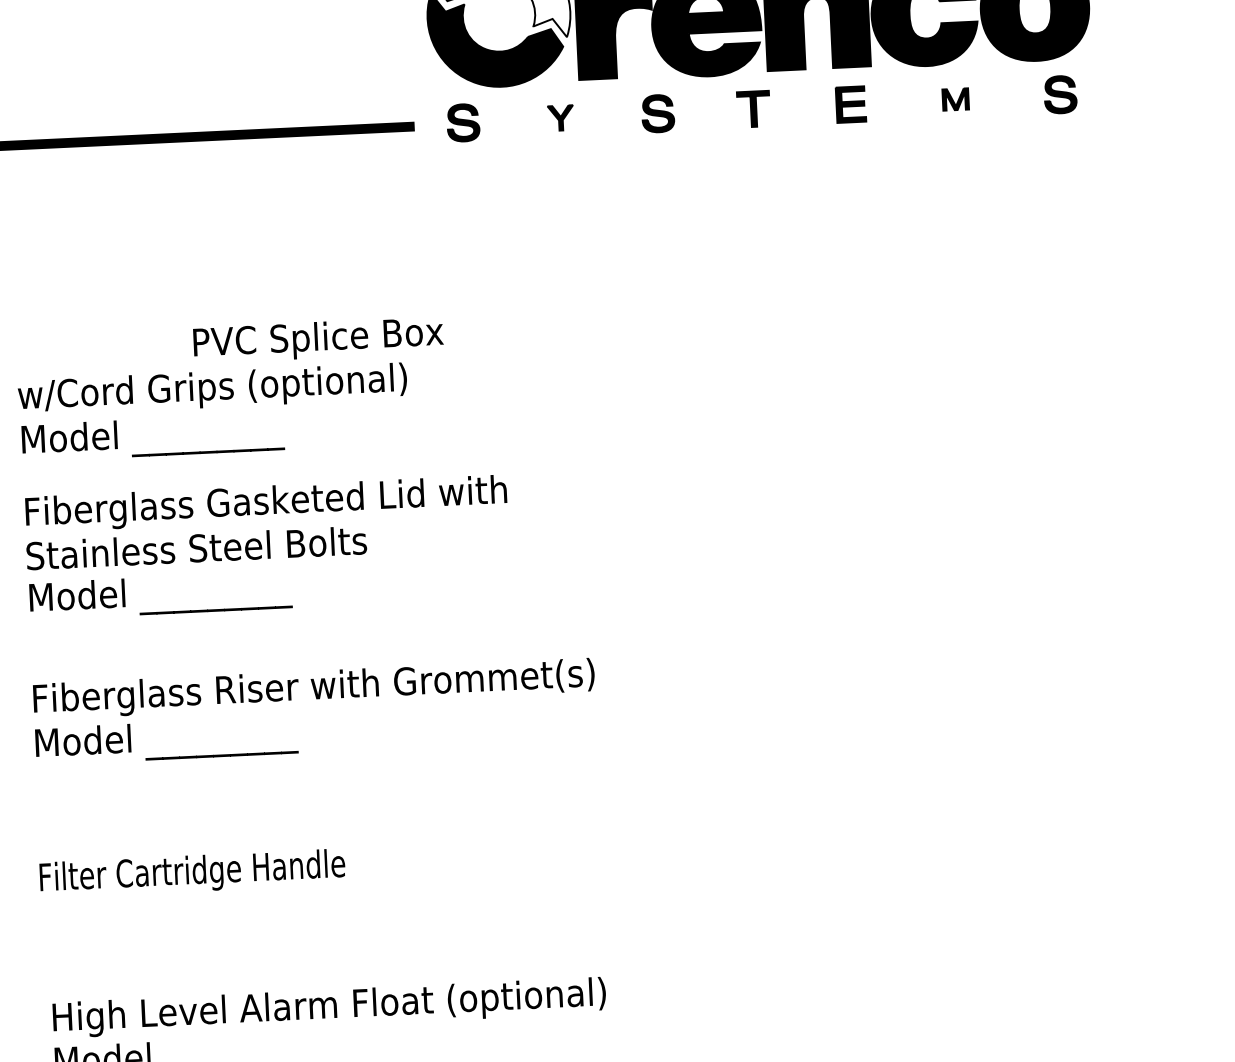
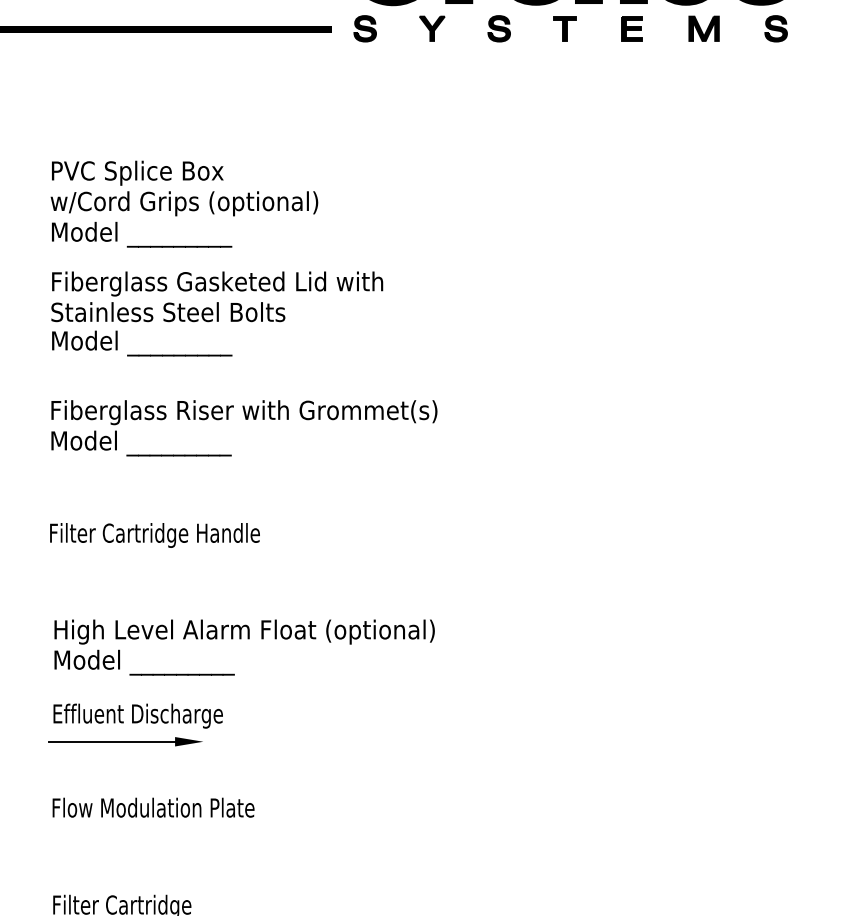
part: (954, 99) -> (703, 28), size x1.67
part: (561, 117) -> (432, 28), size x1.43
text: (318, 339) -> (137, 172), moved

